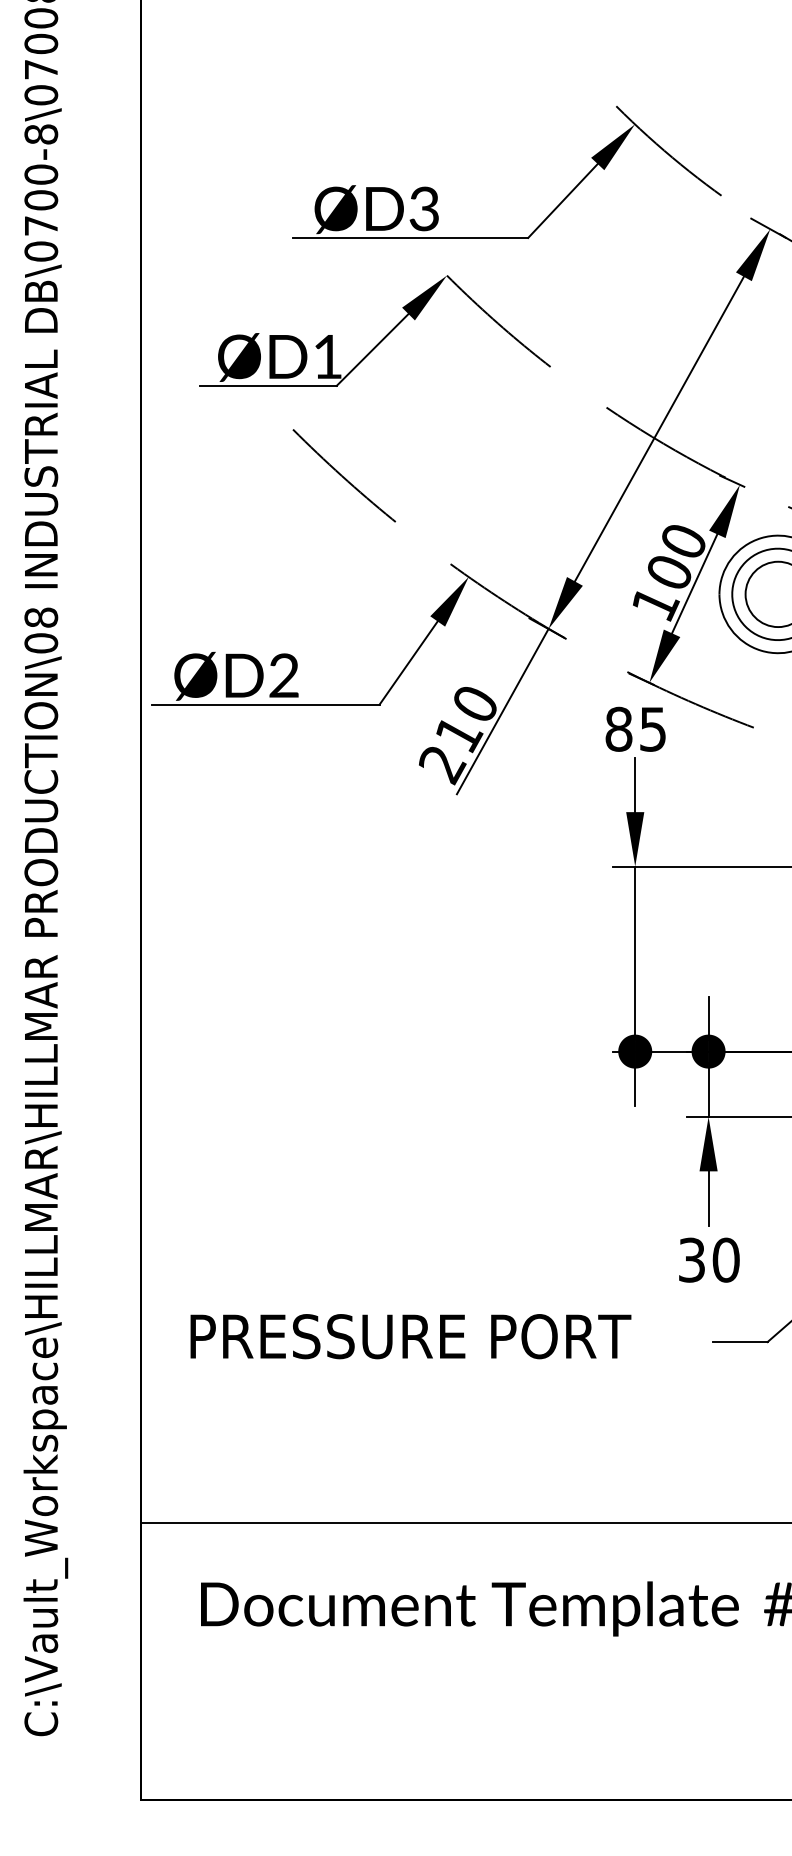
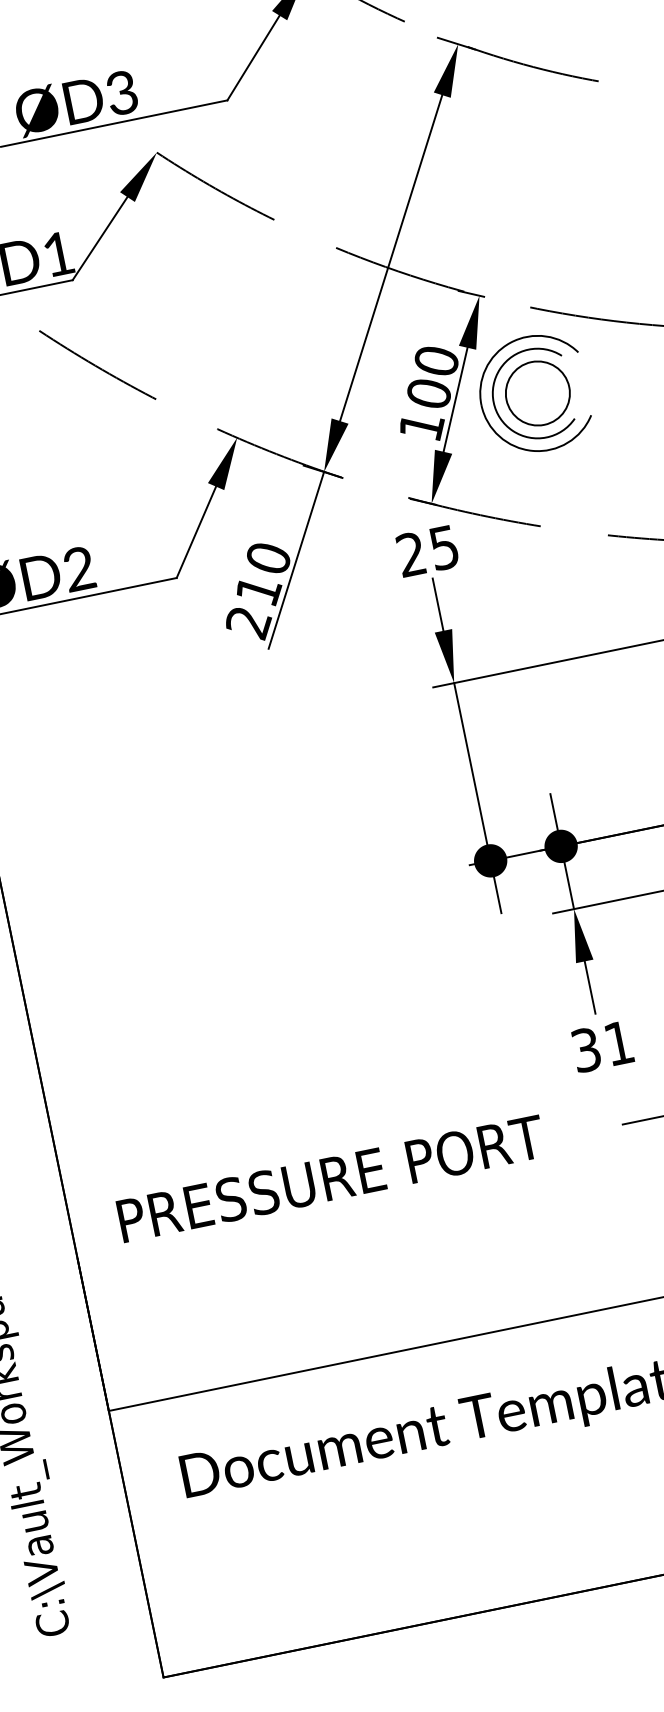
text: (618, 728) -> (410, 553), 85 -> 25
text: (725, 1259) -> (618, 1042), 30 -> 31

